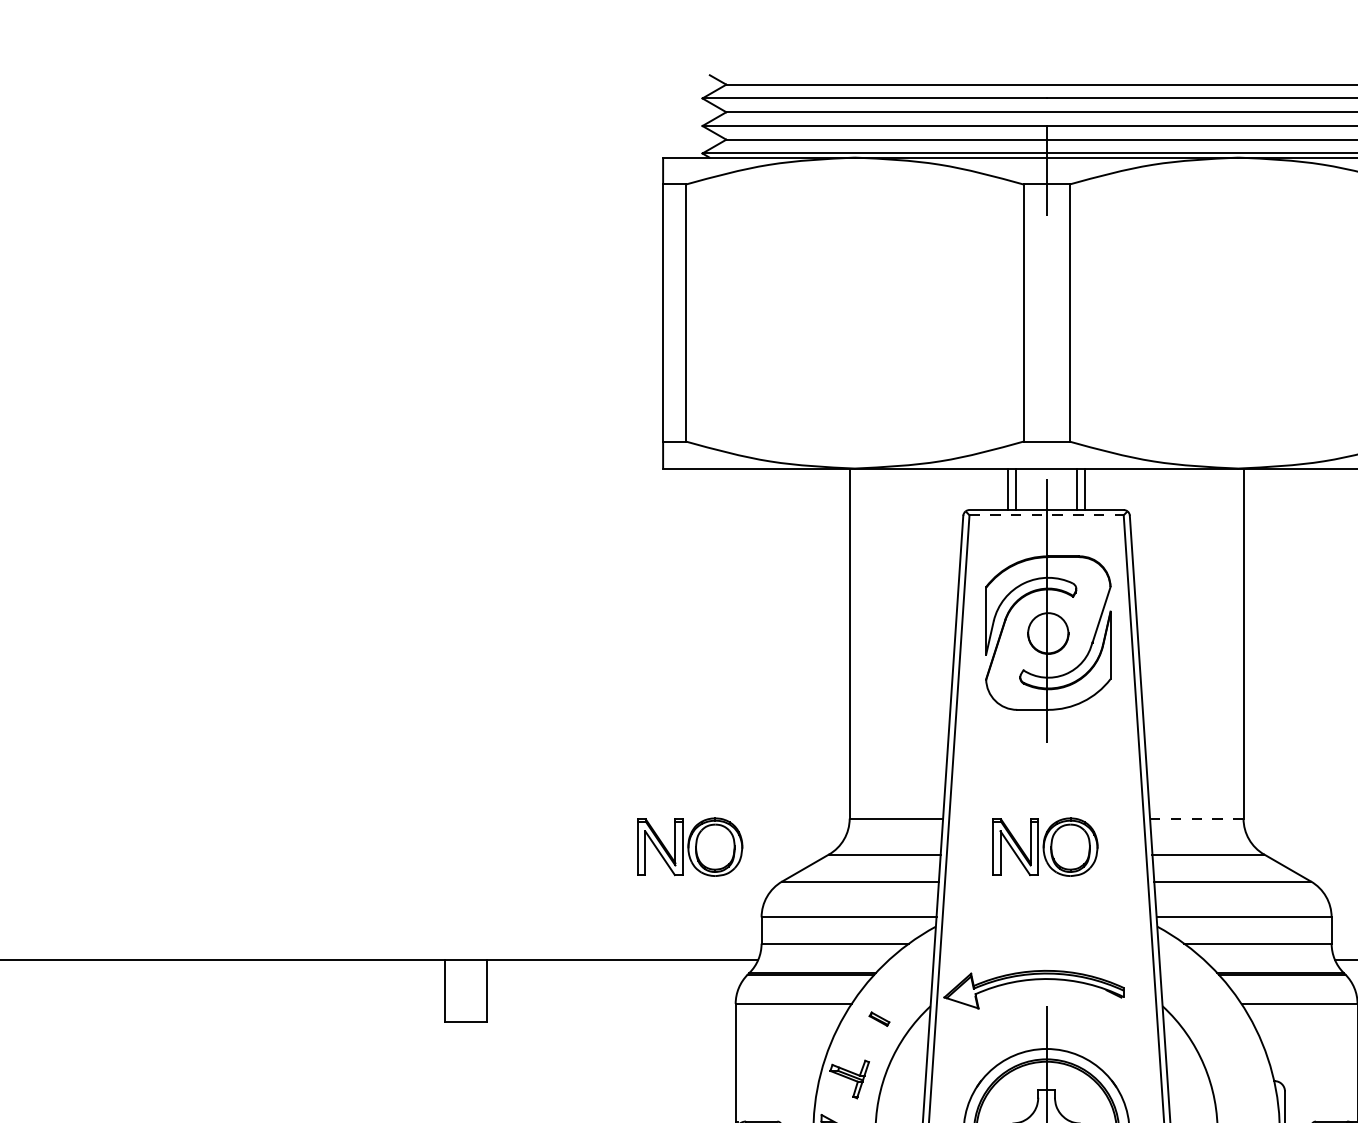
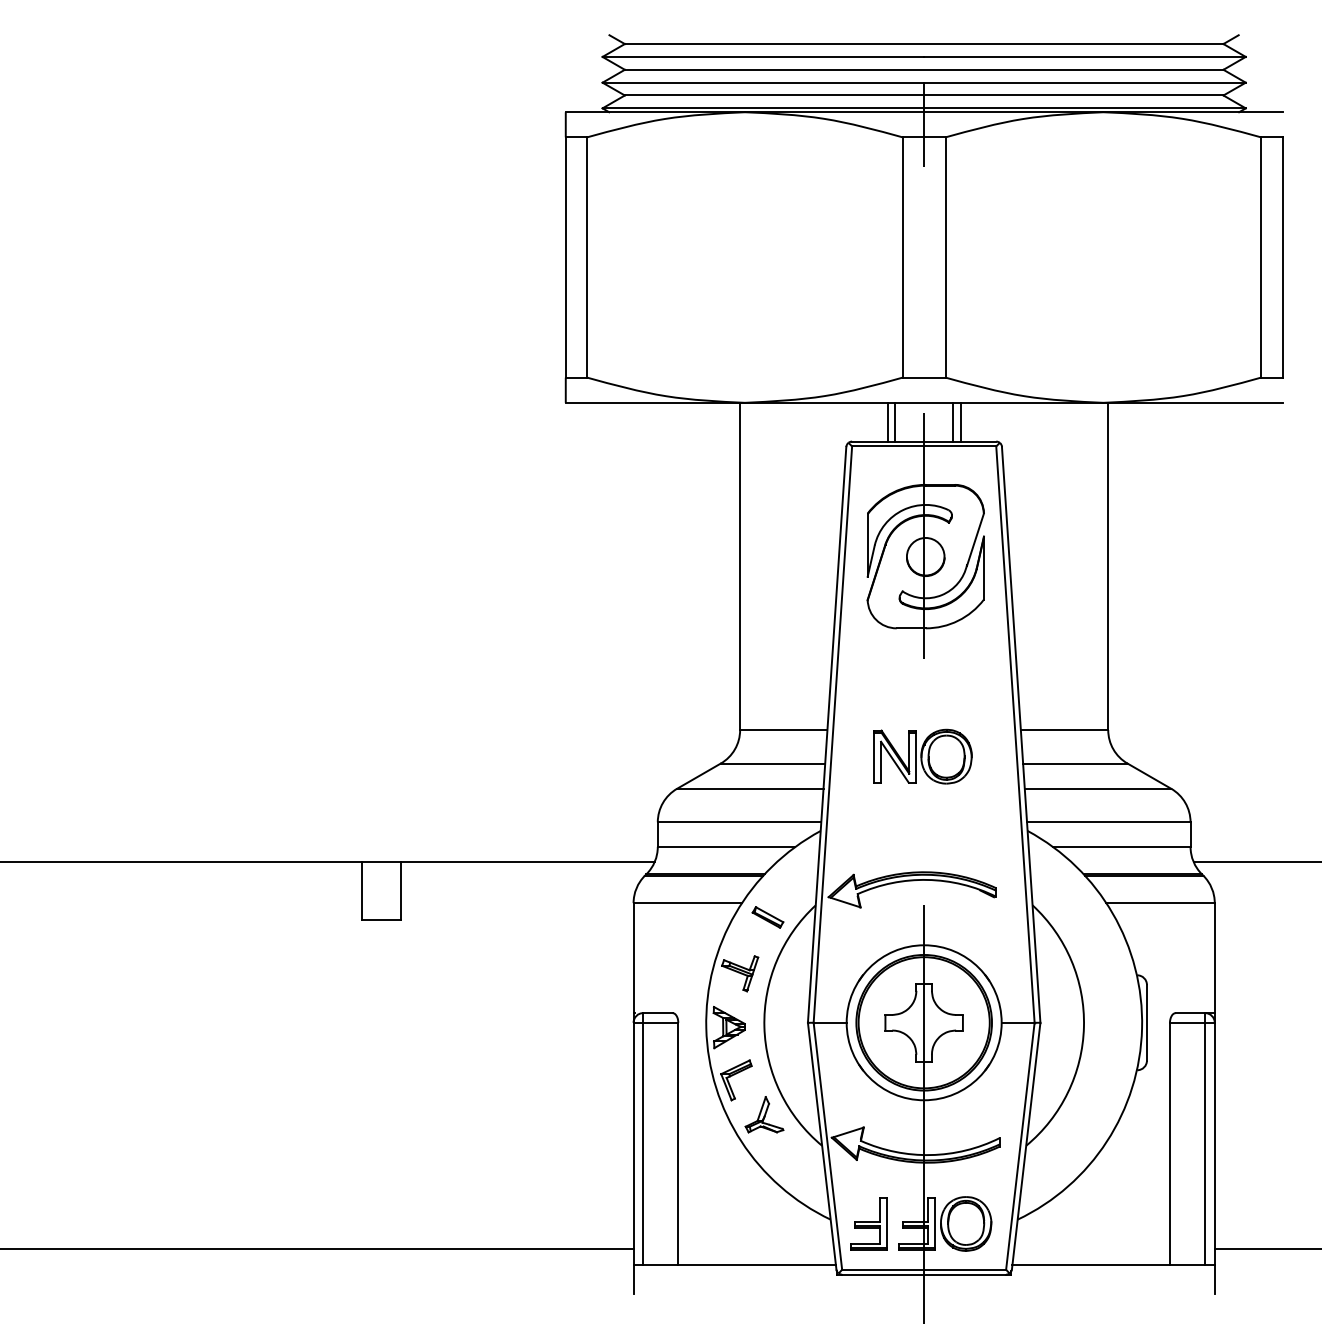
line: (1046, 515) -> (924, 446), dashed -> solid
line: (1196, 819) -> (1064, 730), dashed -> solid
part: (689, 846) -> (590, 756), removed
part: (878, 1019) -> (767, 917), size x1.67

